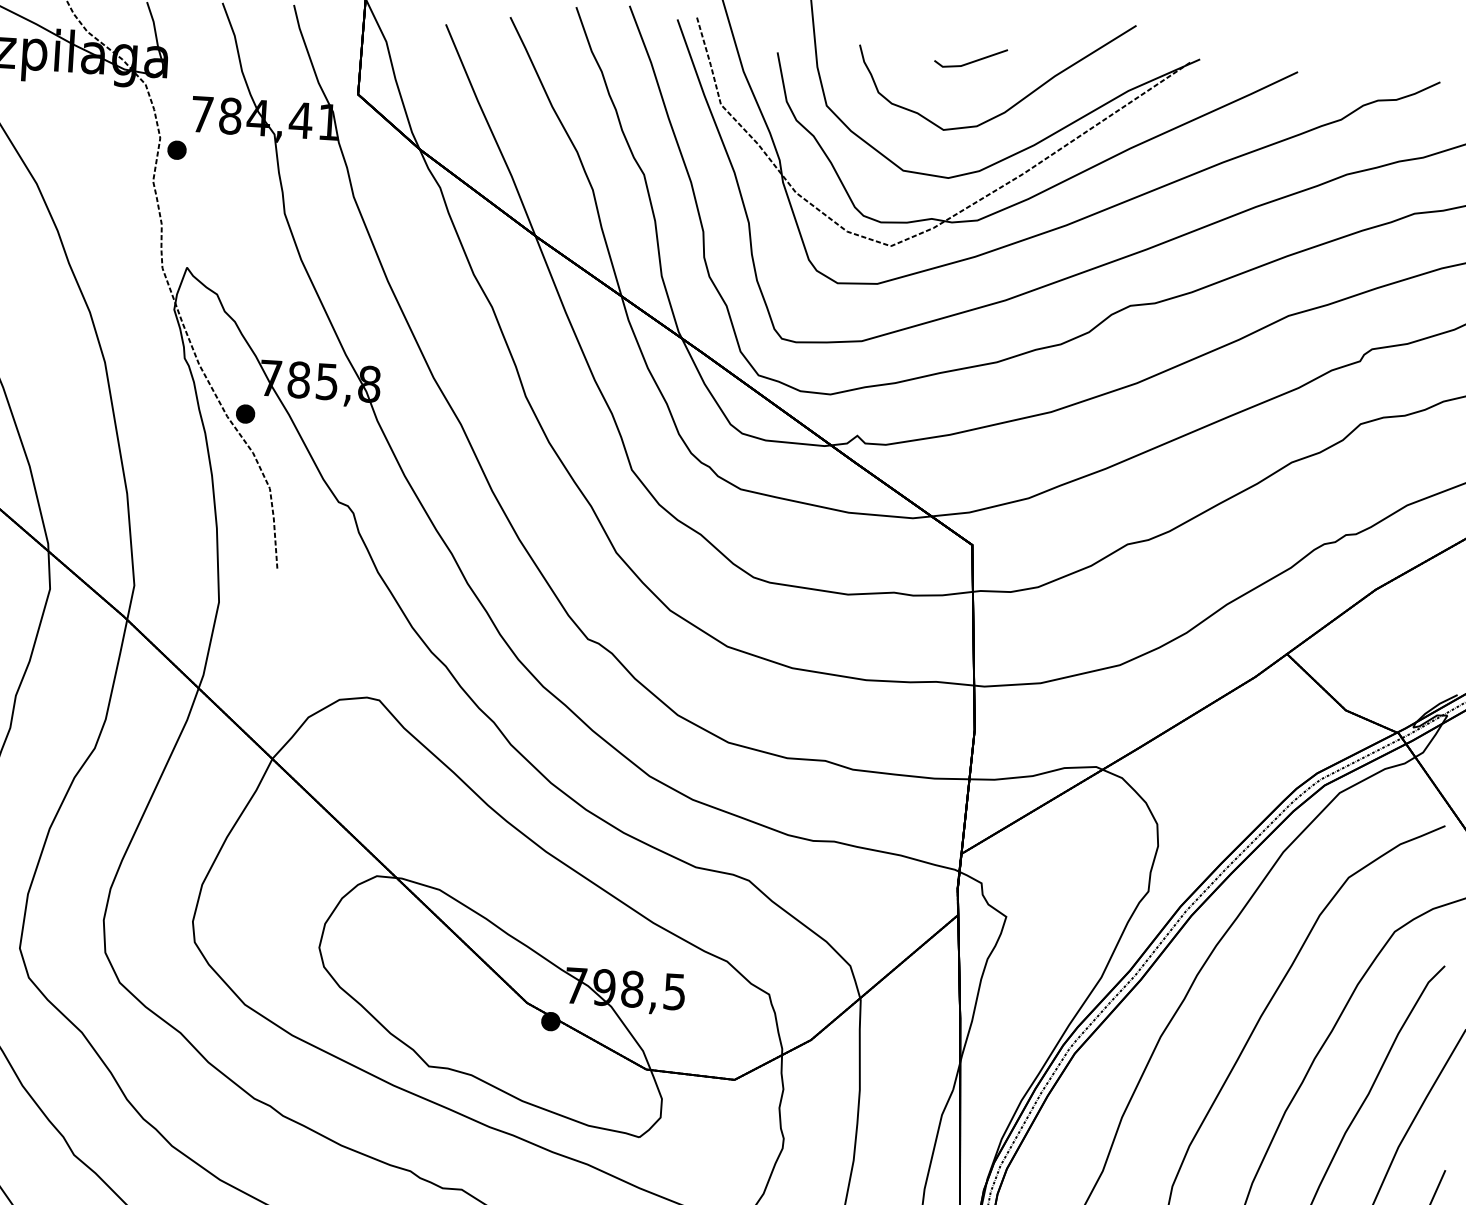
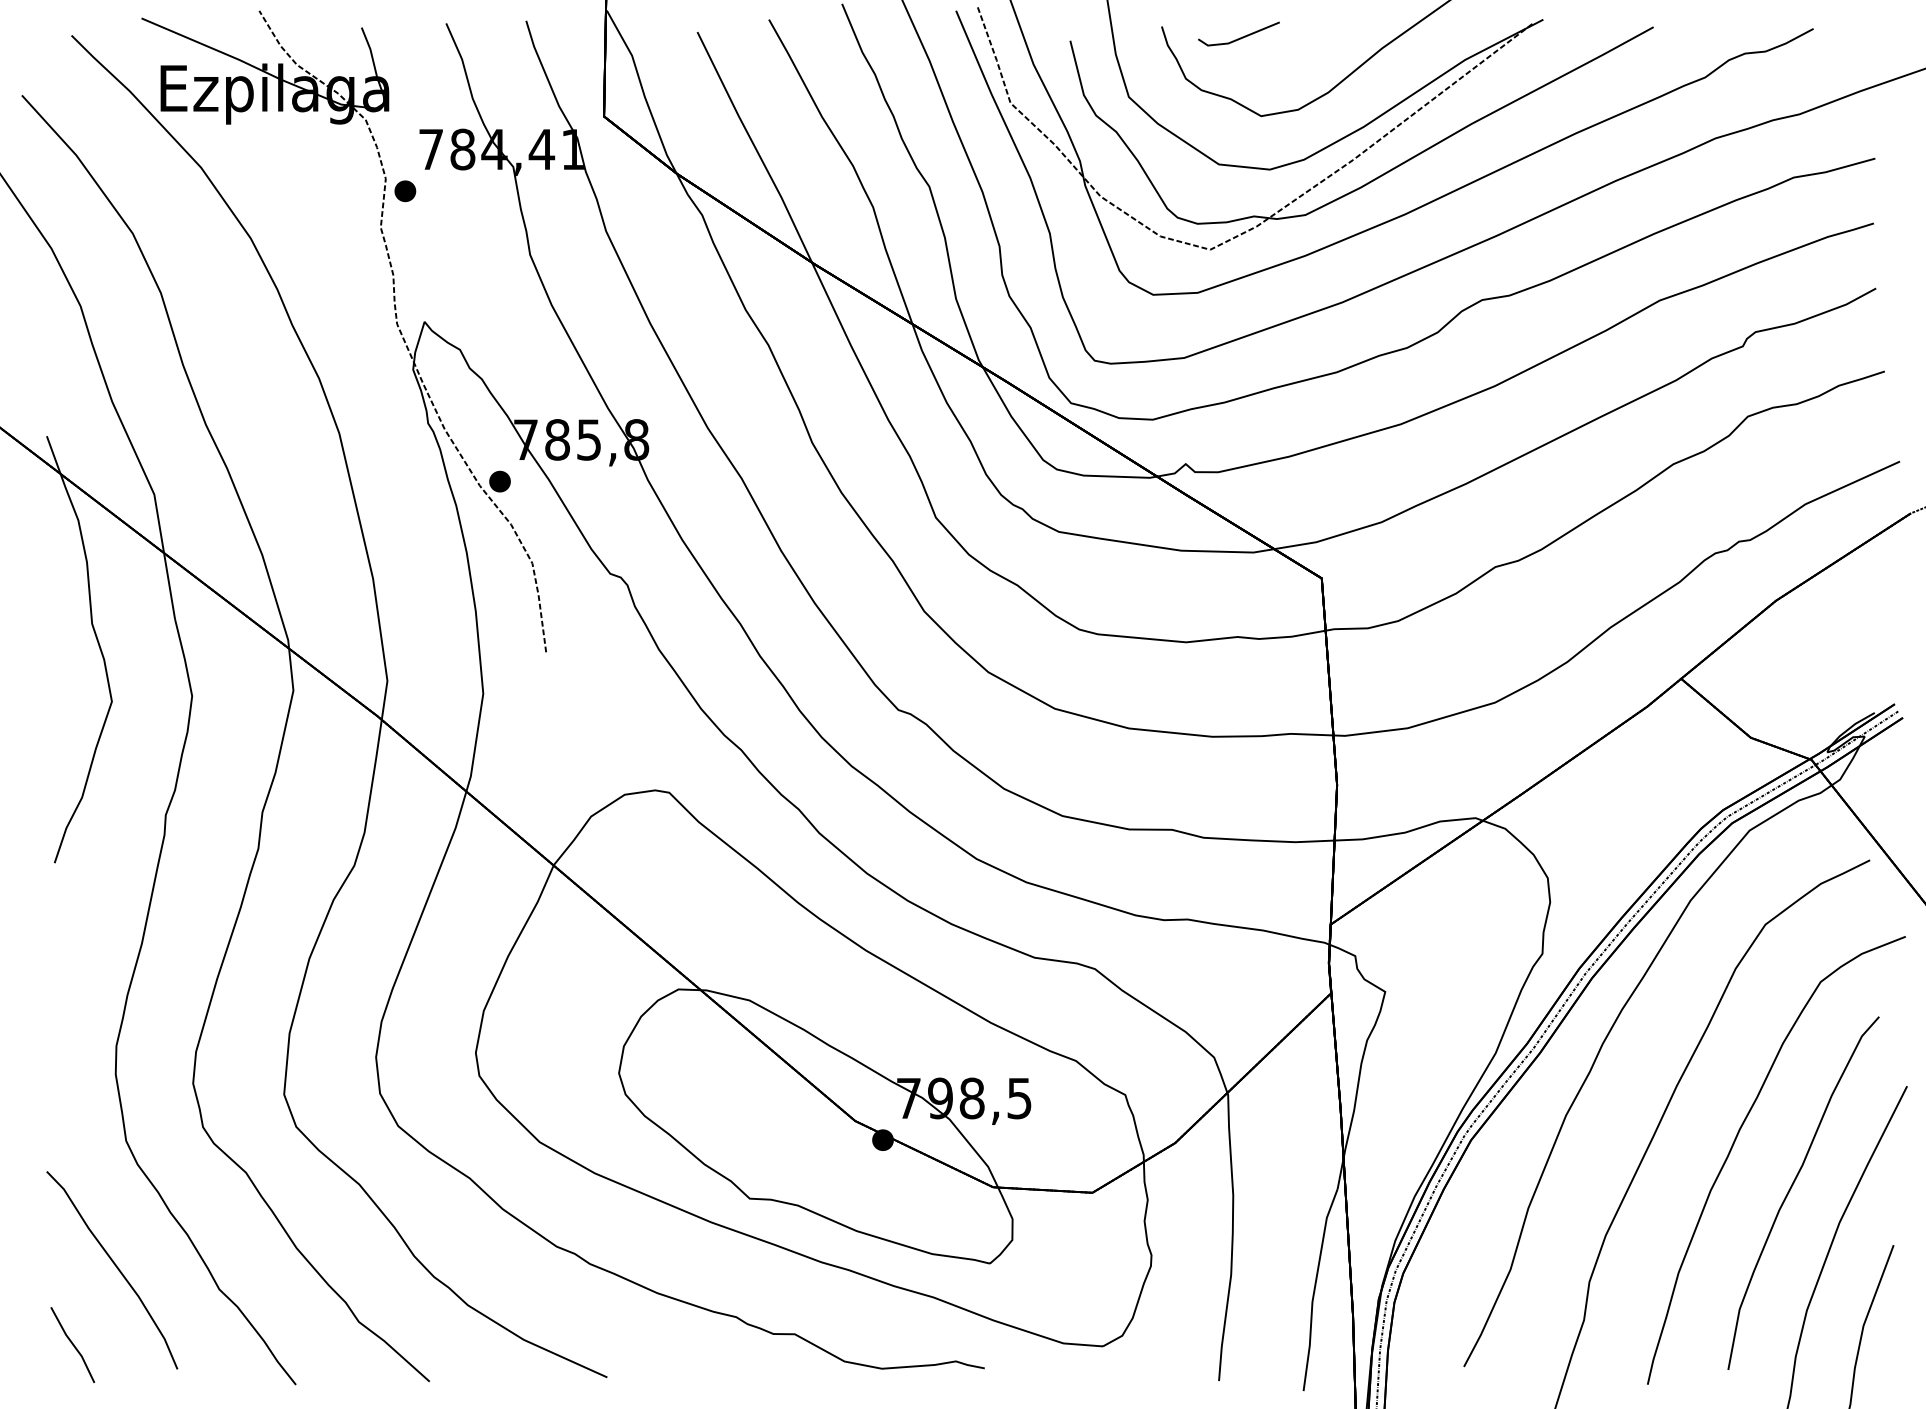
part: (970, 57) -> (1238, 33), moved

